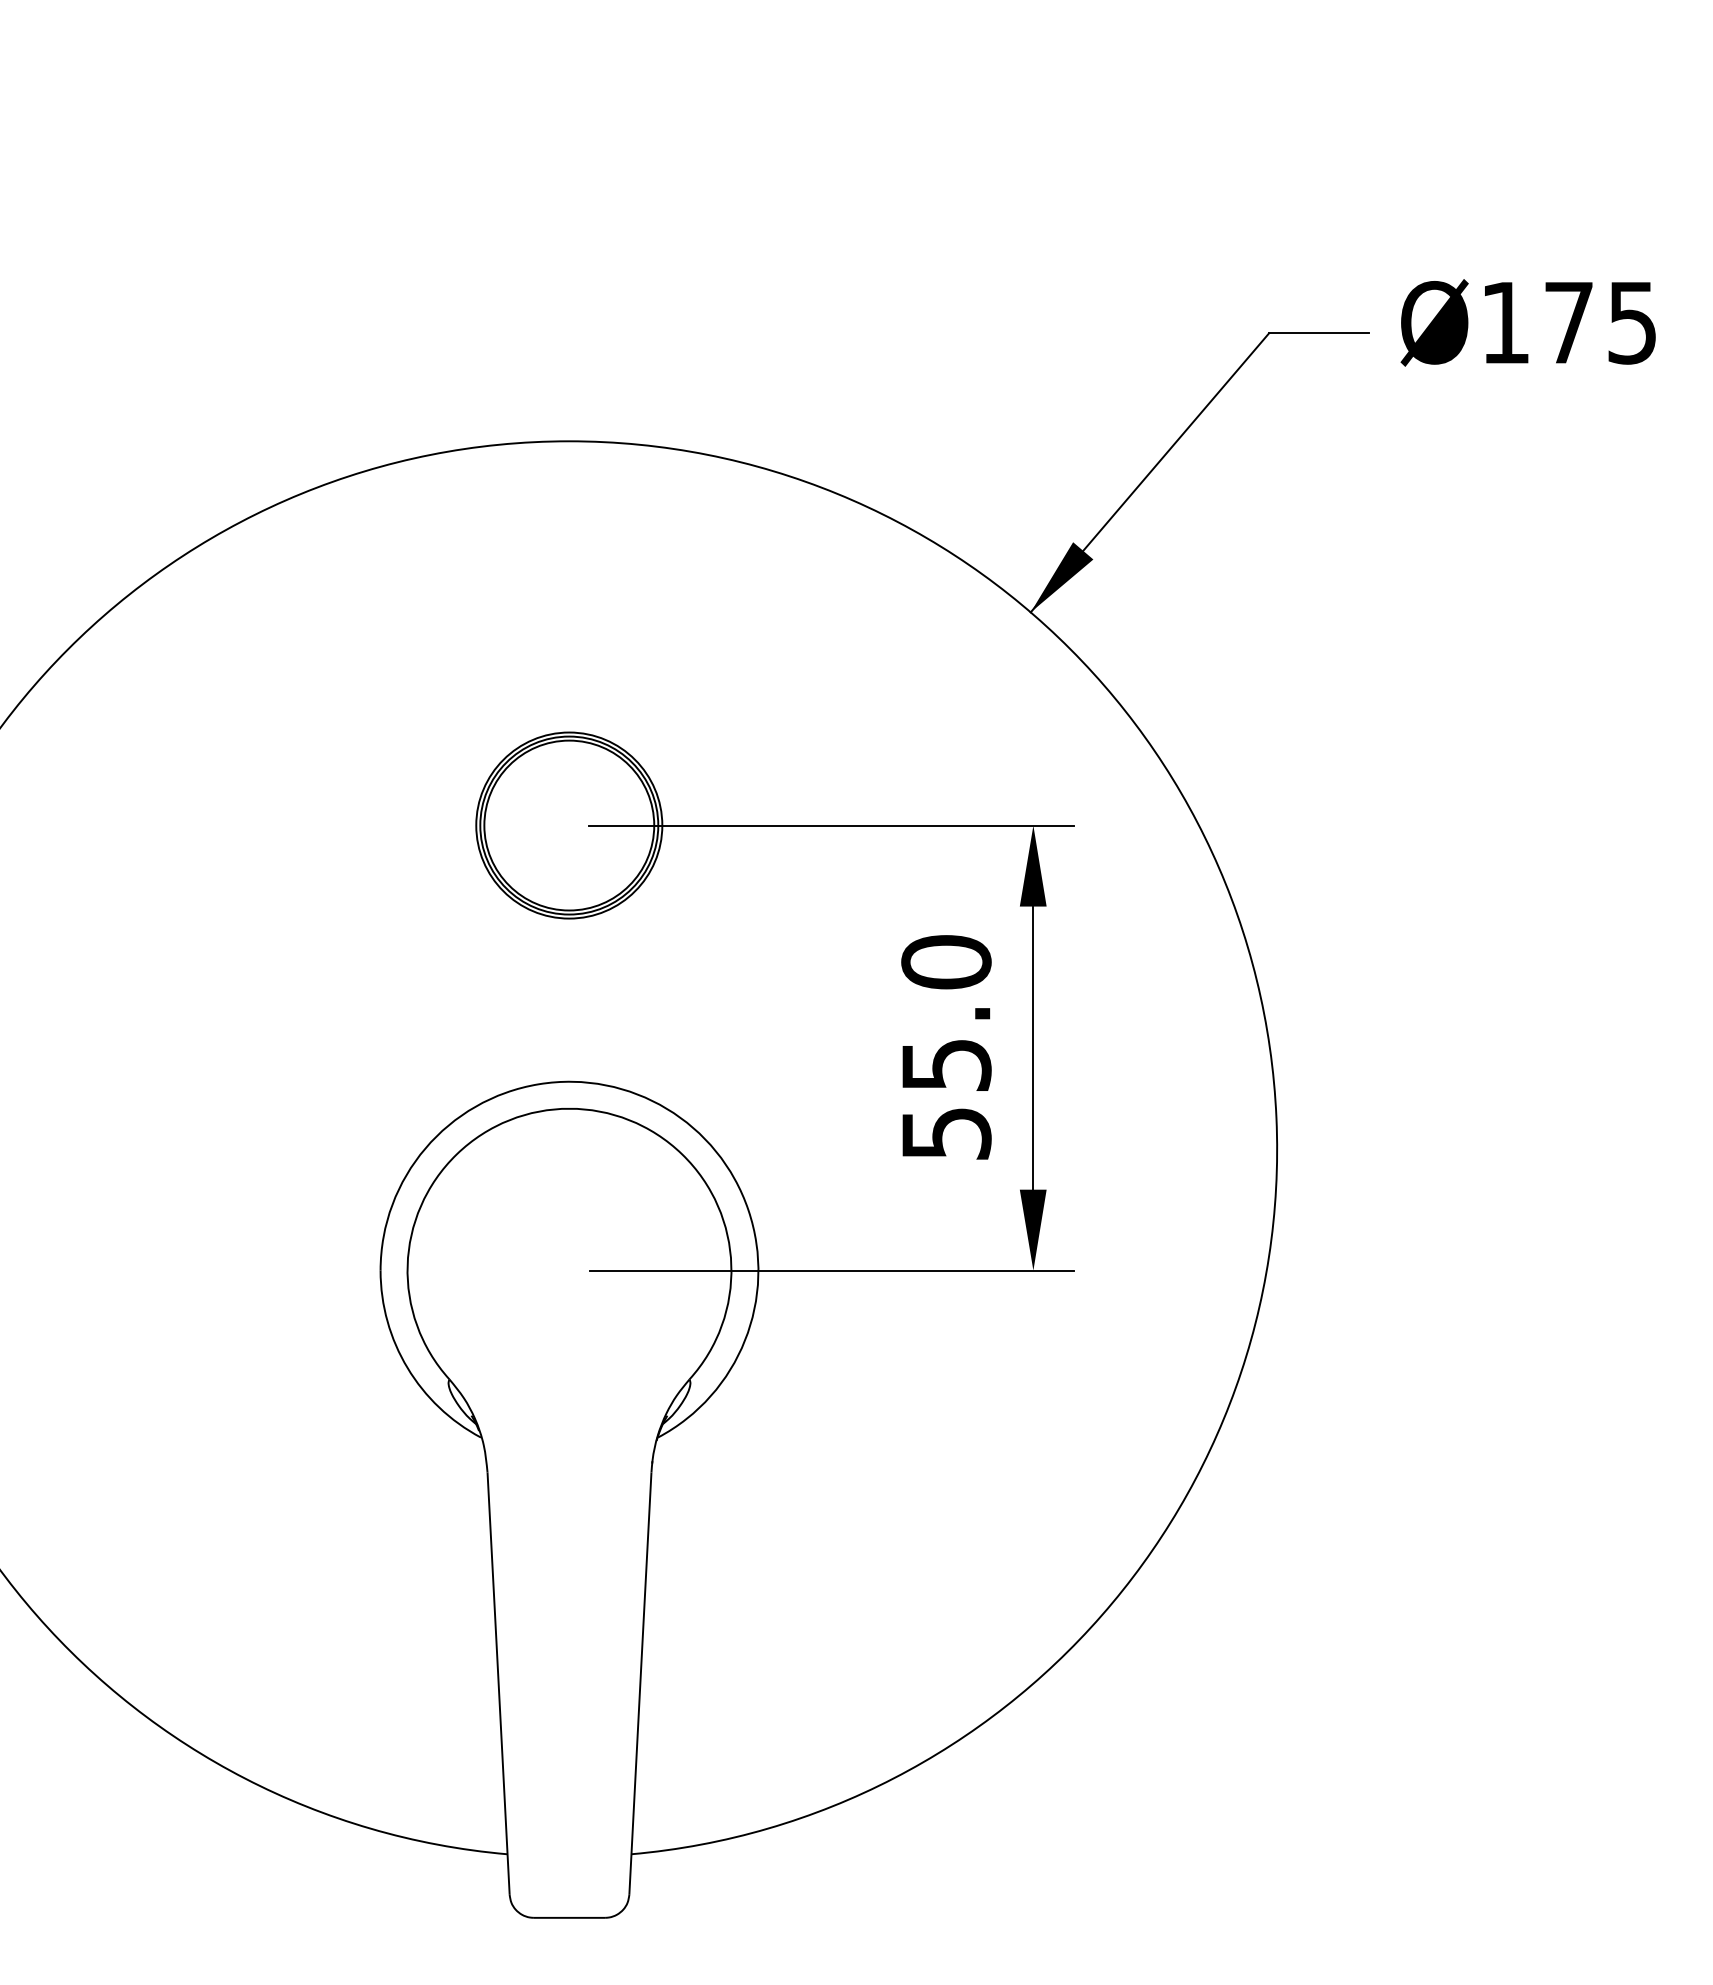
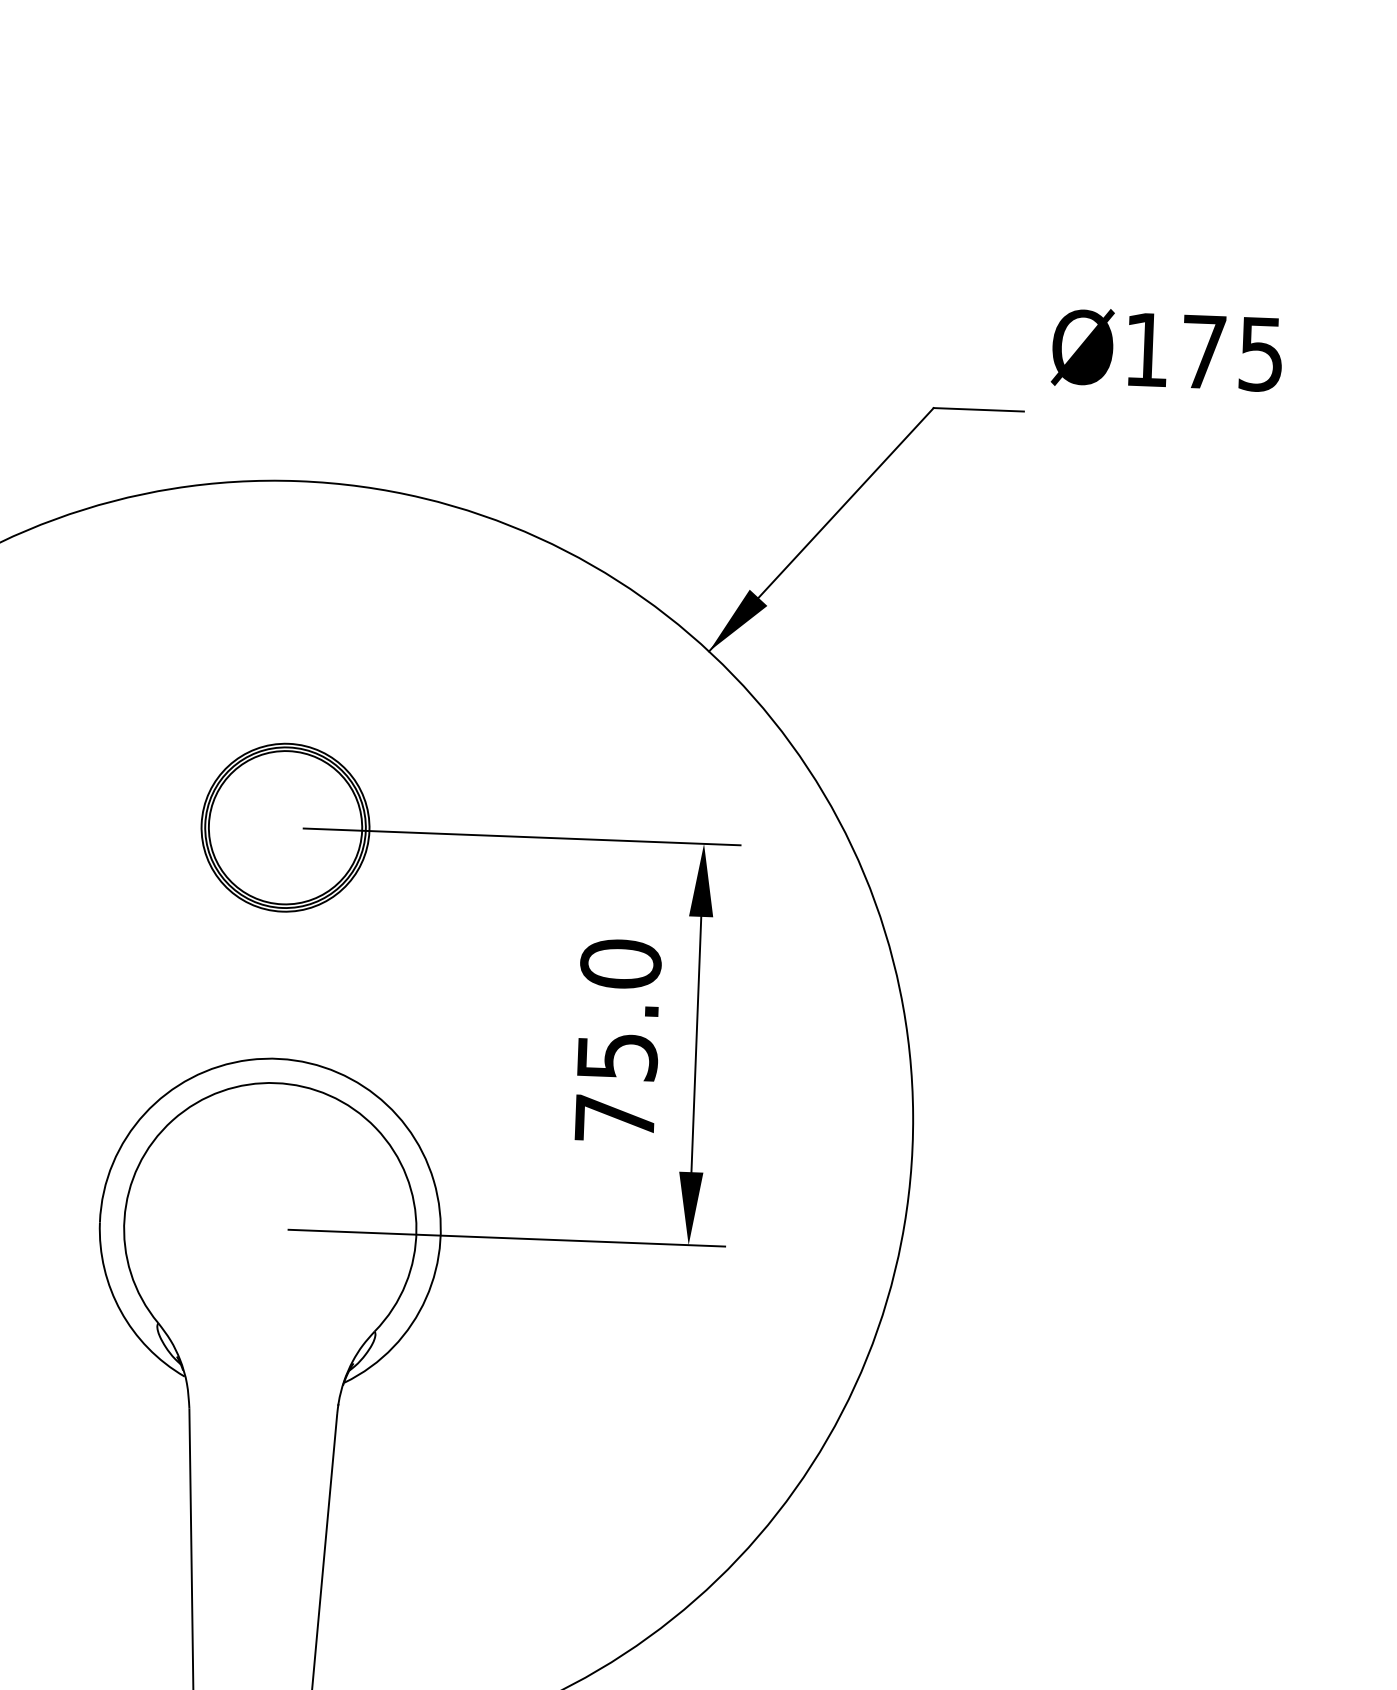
text: (1527, 322) -> (1166, 350), moved
text: (946, 1133) -> (615, 1118), 55.0 -> 75.0

